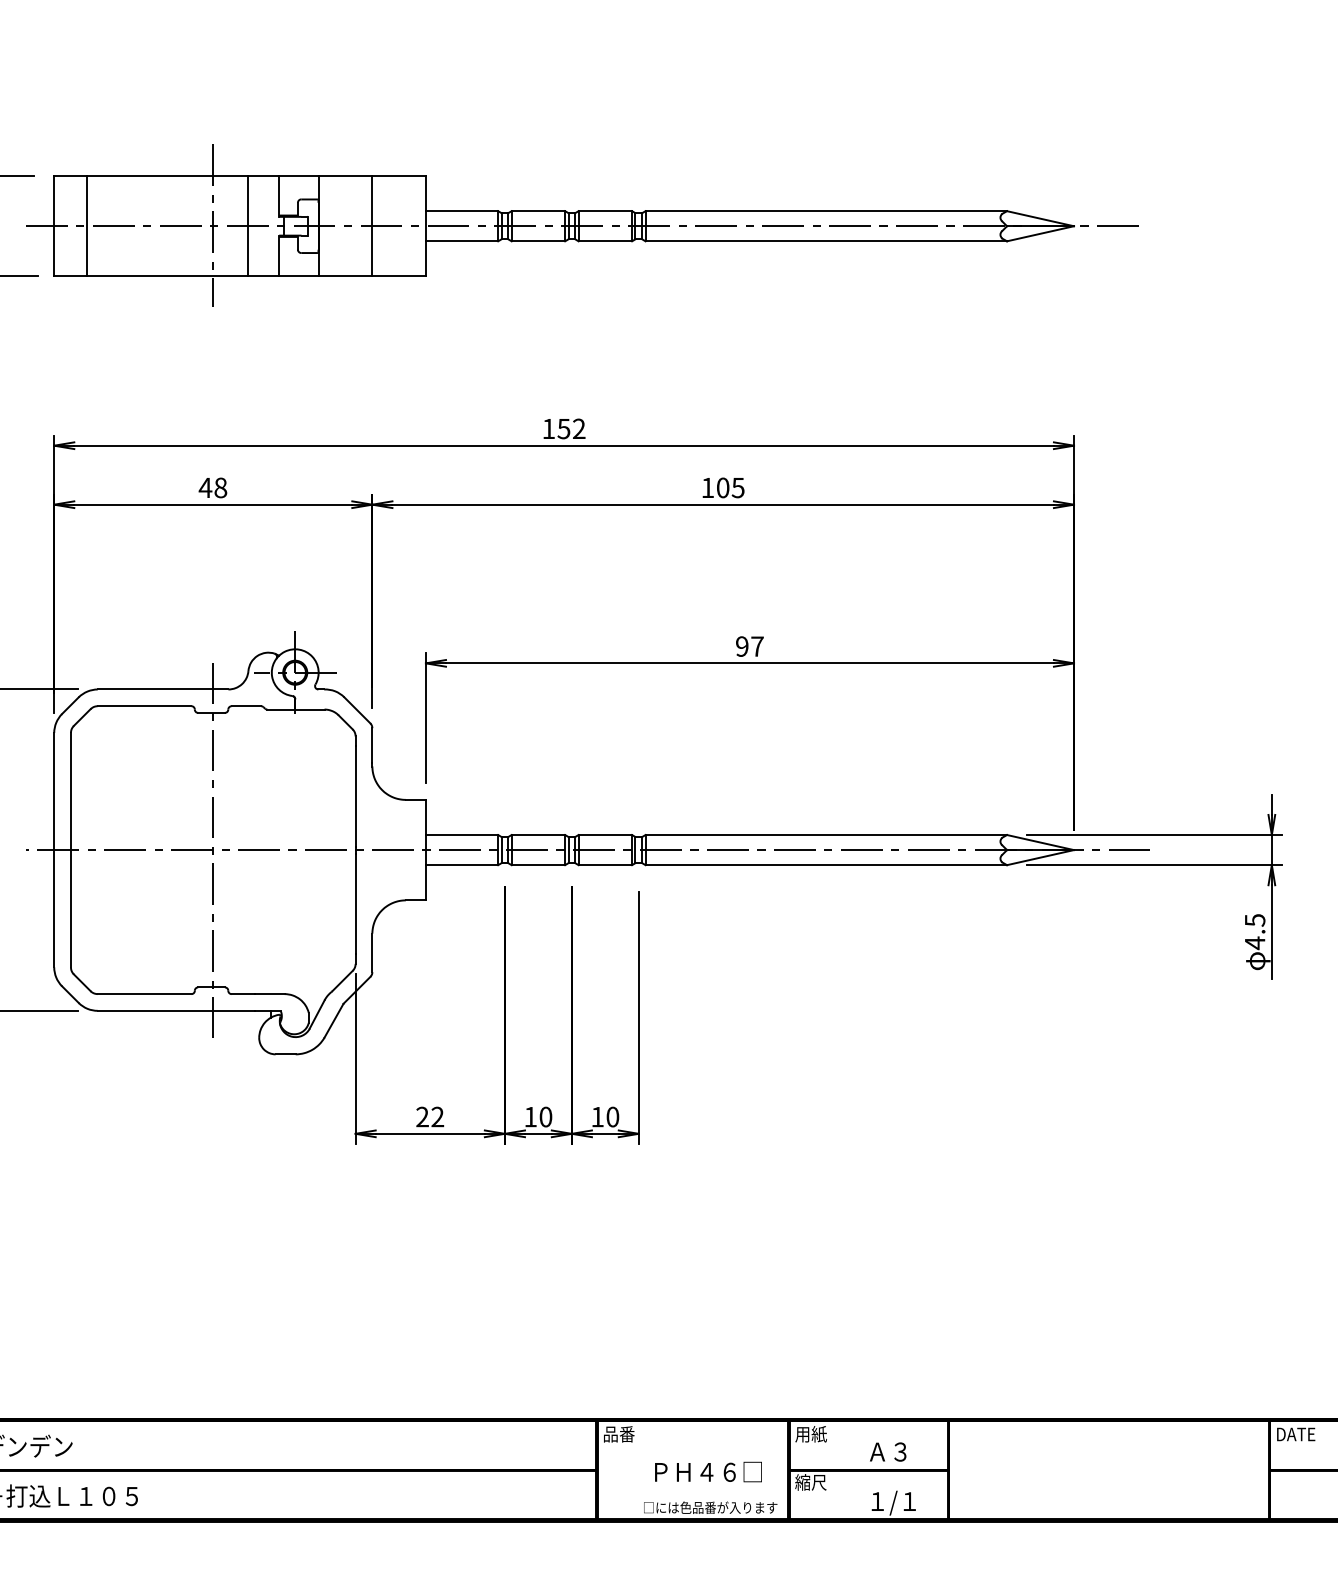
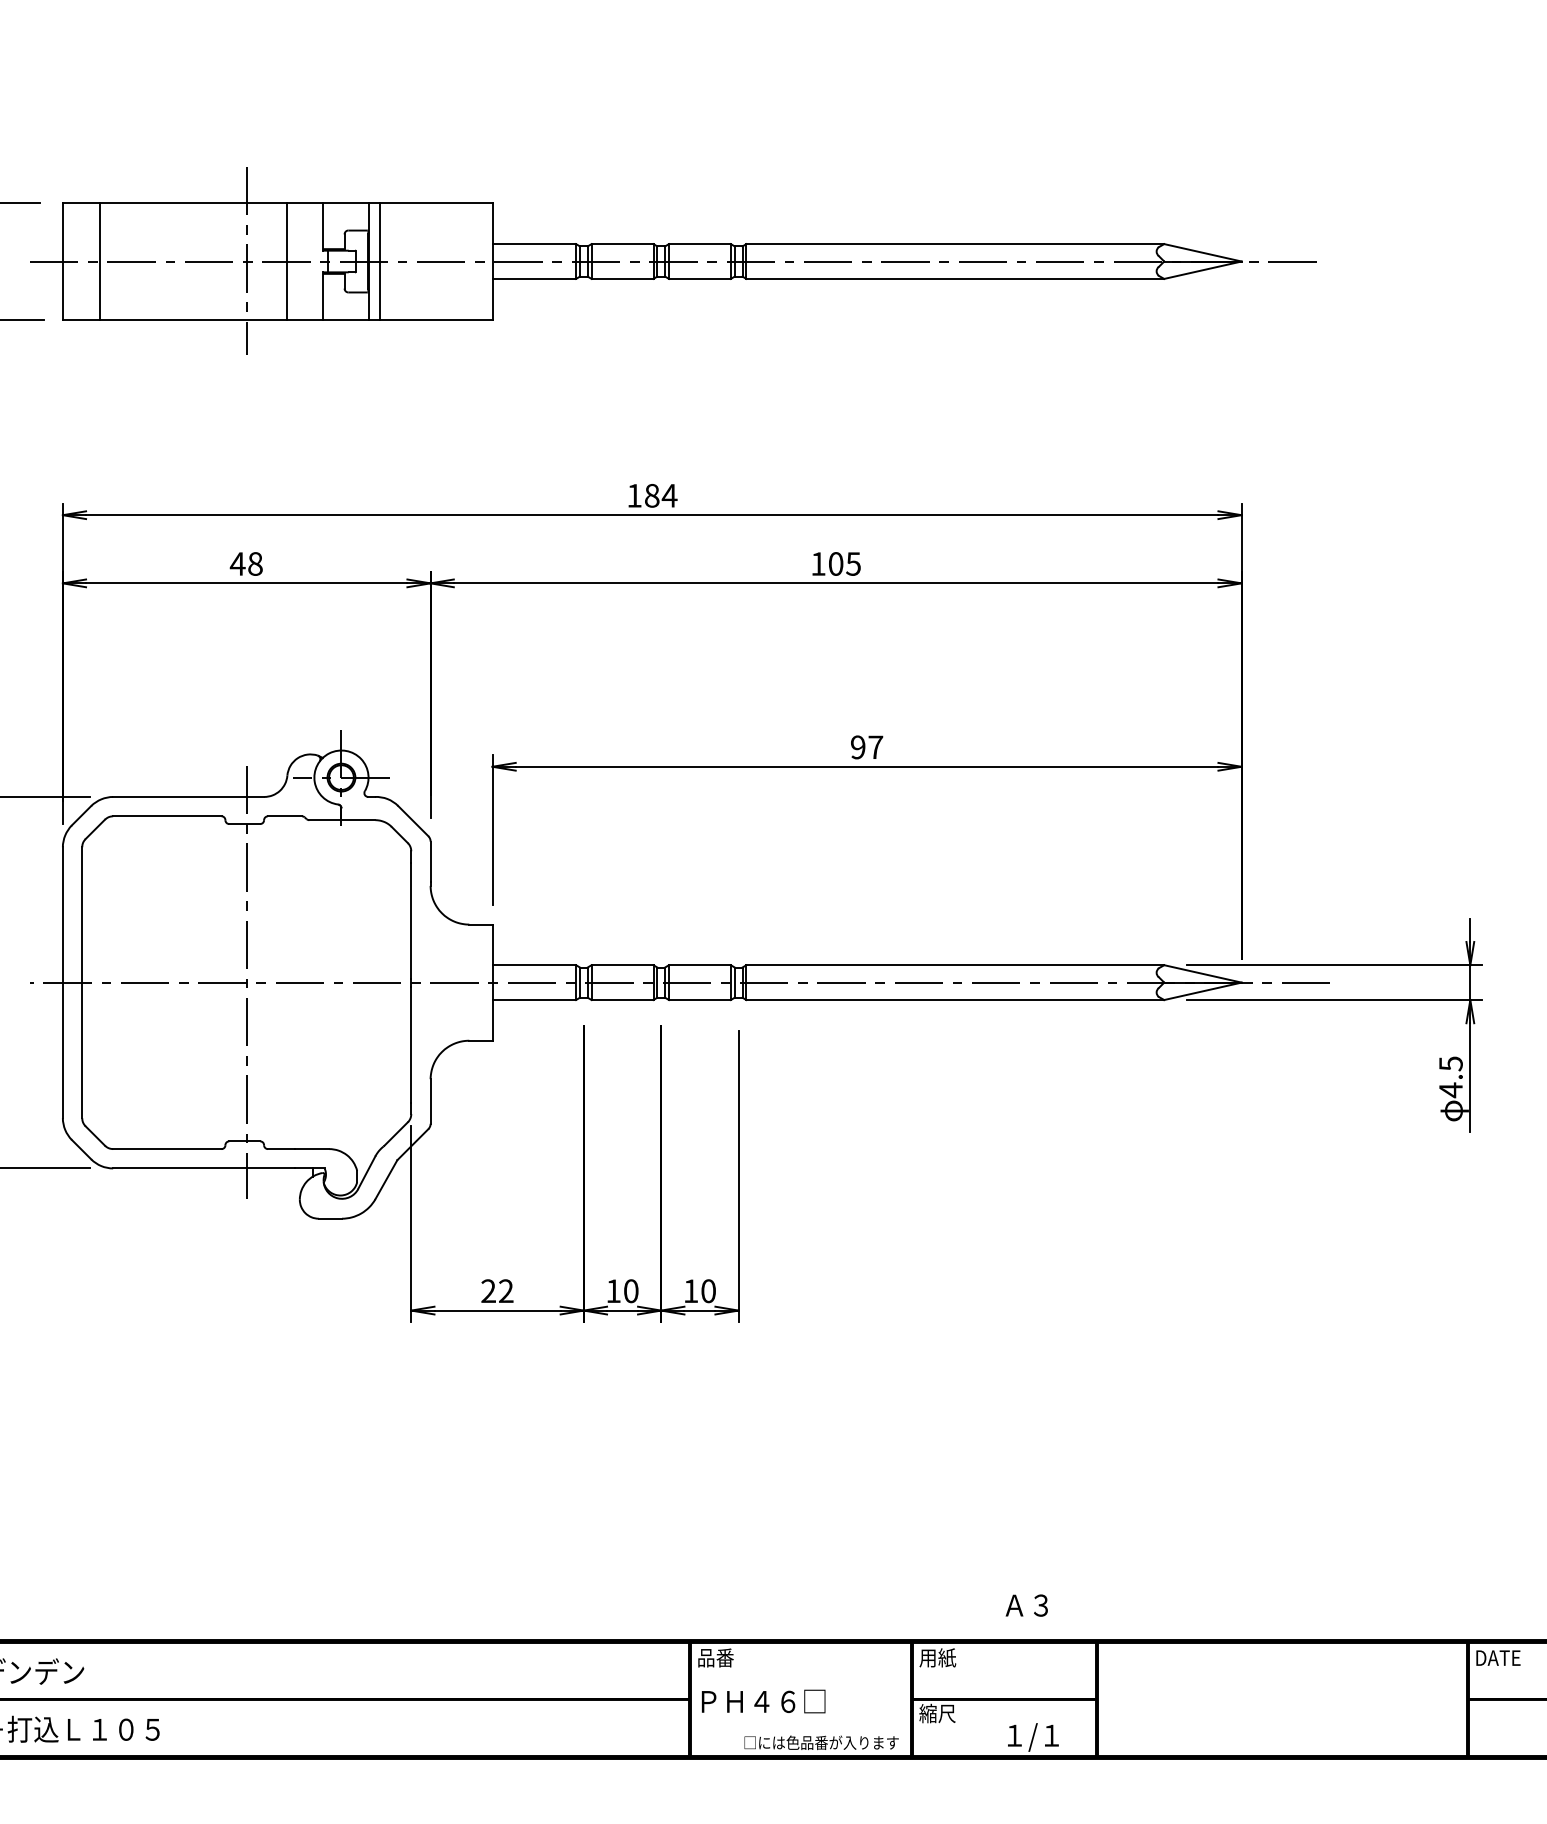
line: (372, 226) -> (379, 261), moved
text: (571, 428) -> (660, 495), 152 -> 184
text: (888, 1451) -> (1027, 1604), moved
text: (708, 1471) -> (763, 1700), moved

